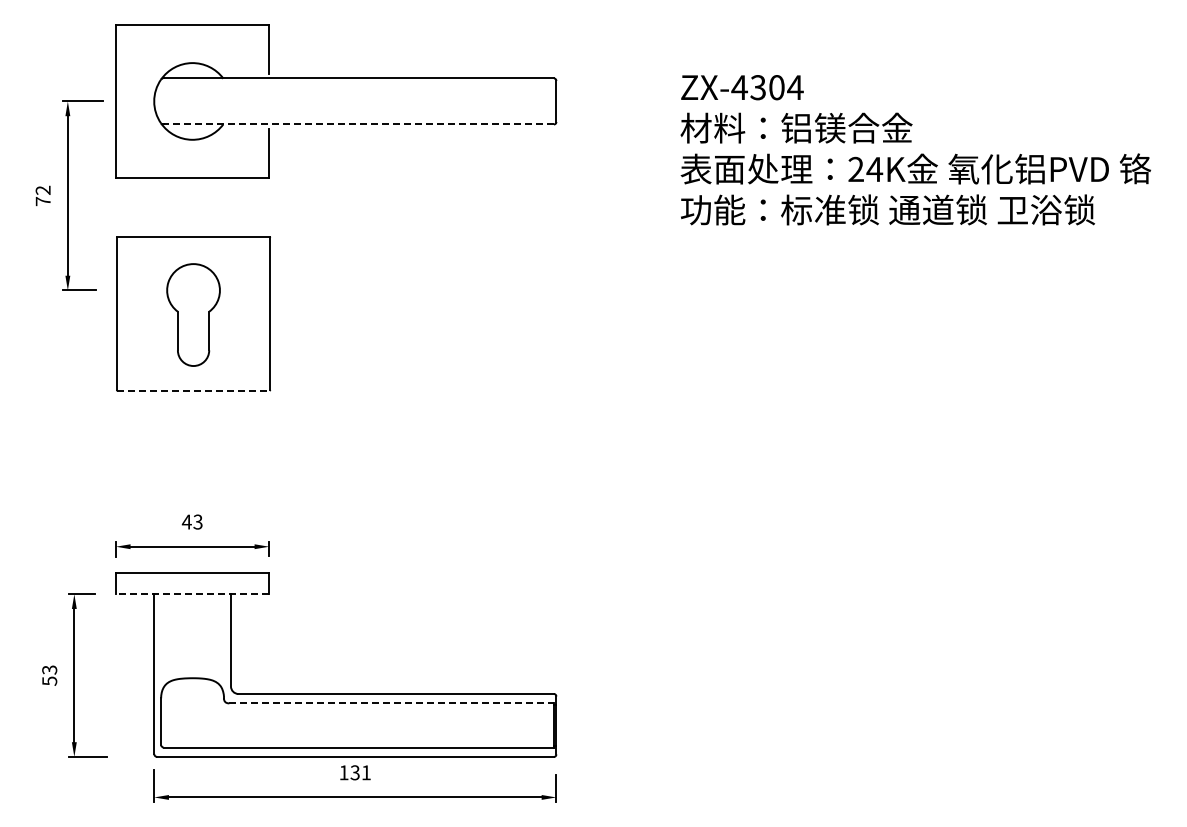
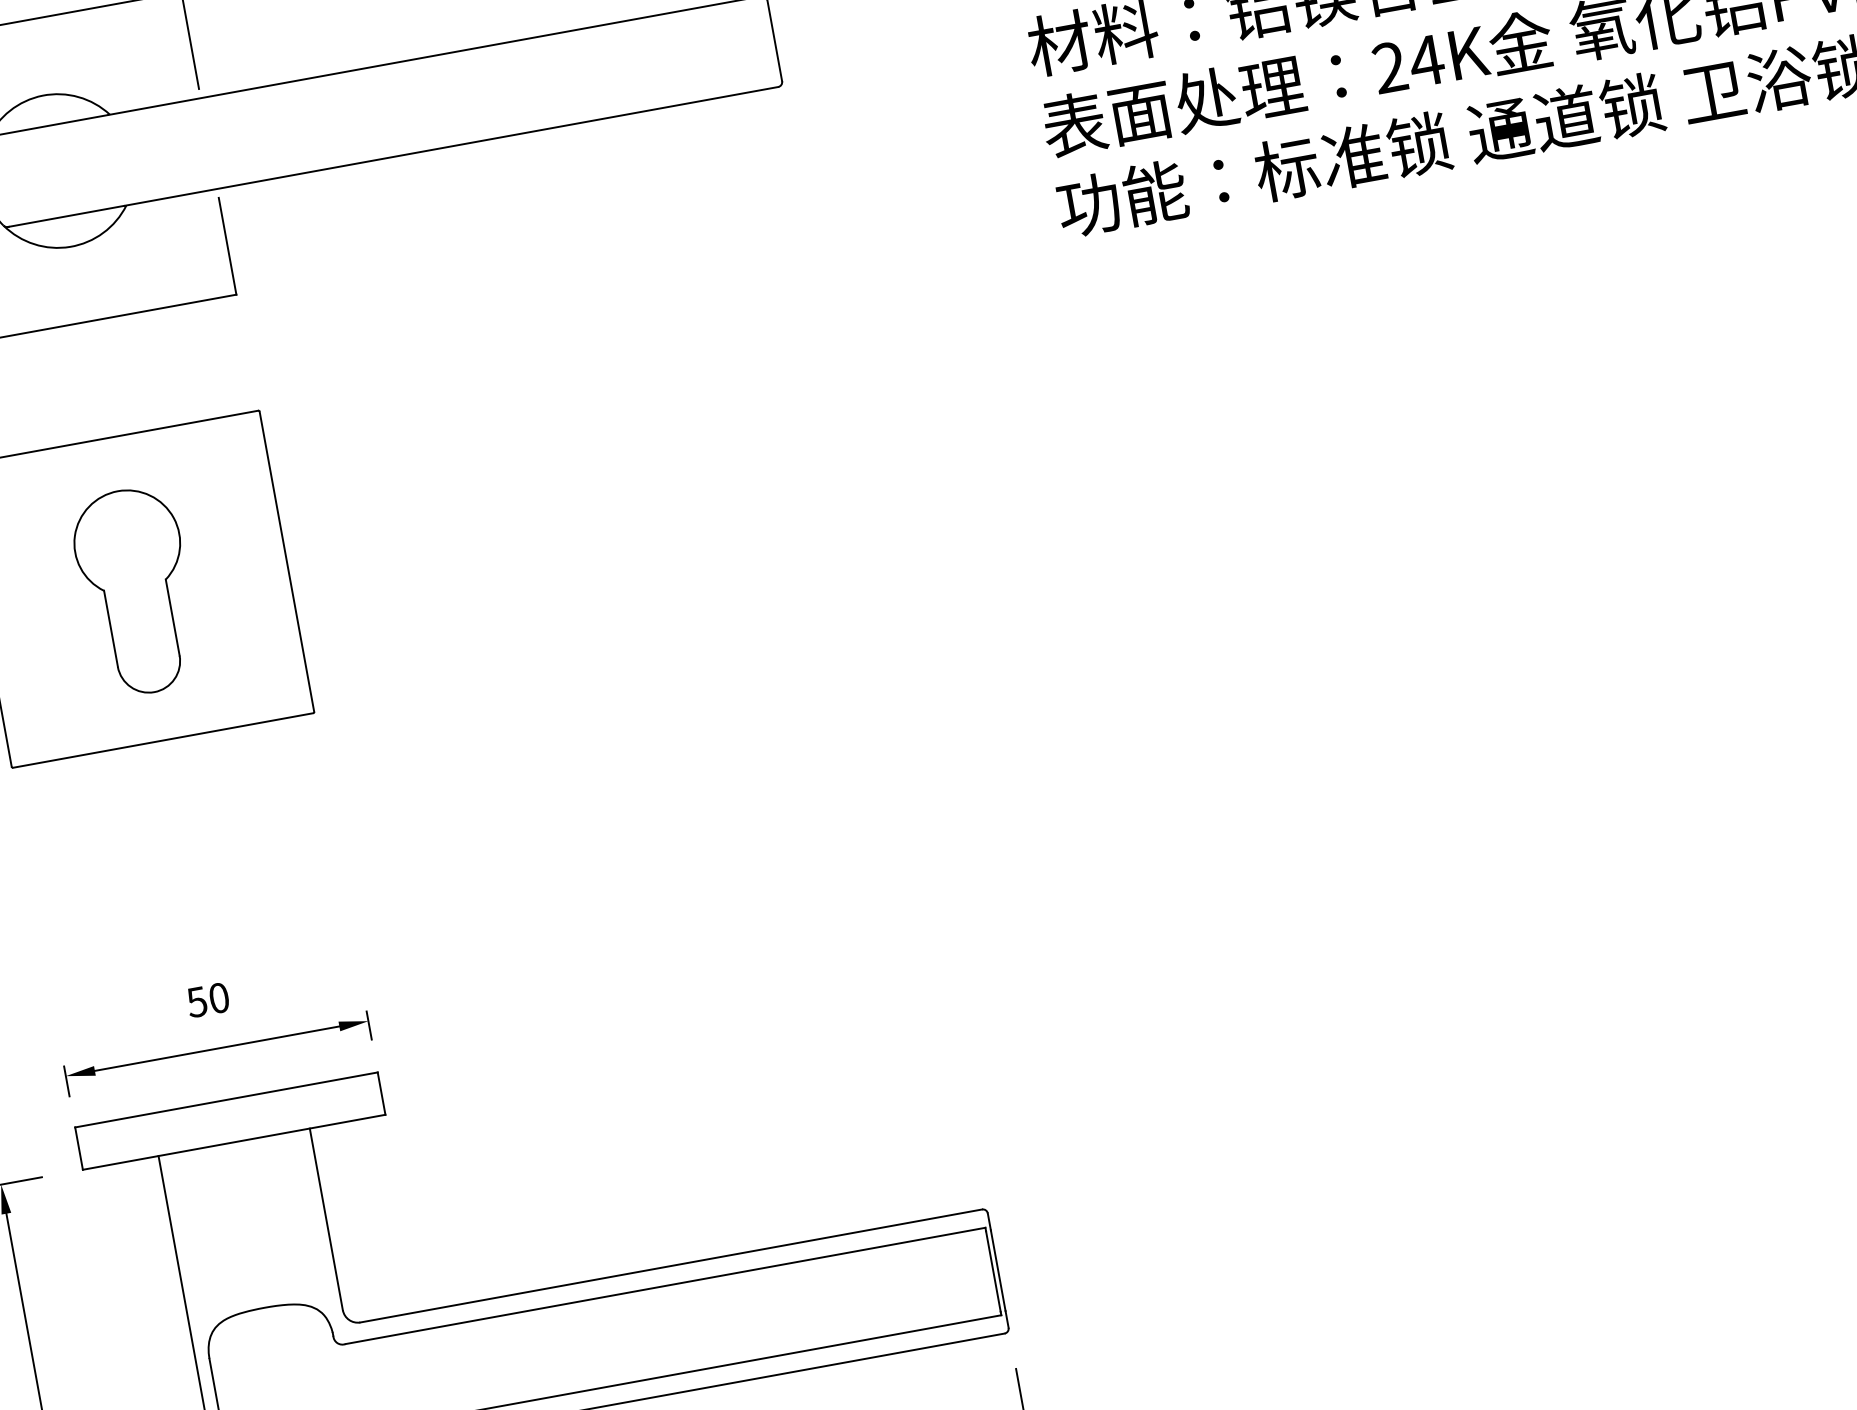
line: (358, 124) -> (392, 157), dashed -> solid
line: (194, 390) -> (164, 740), dashed -> solid
text: (191, 521) -> (205, 999), 43 -> 50
line: (192, 594) -> (234, 1142), dashed -> solid
line: (392, 703) -> (667, 1286), dashed -> solid

